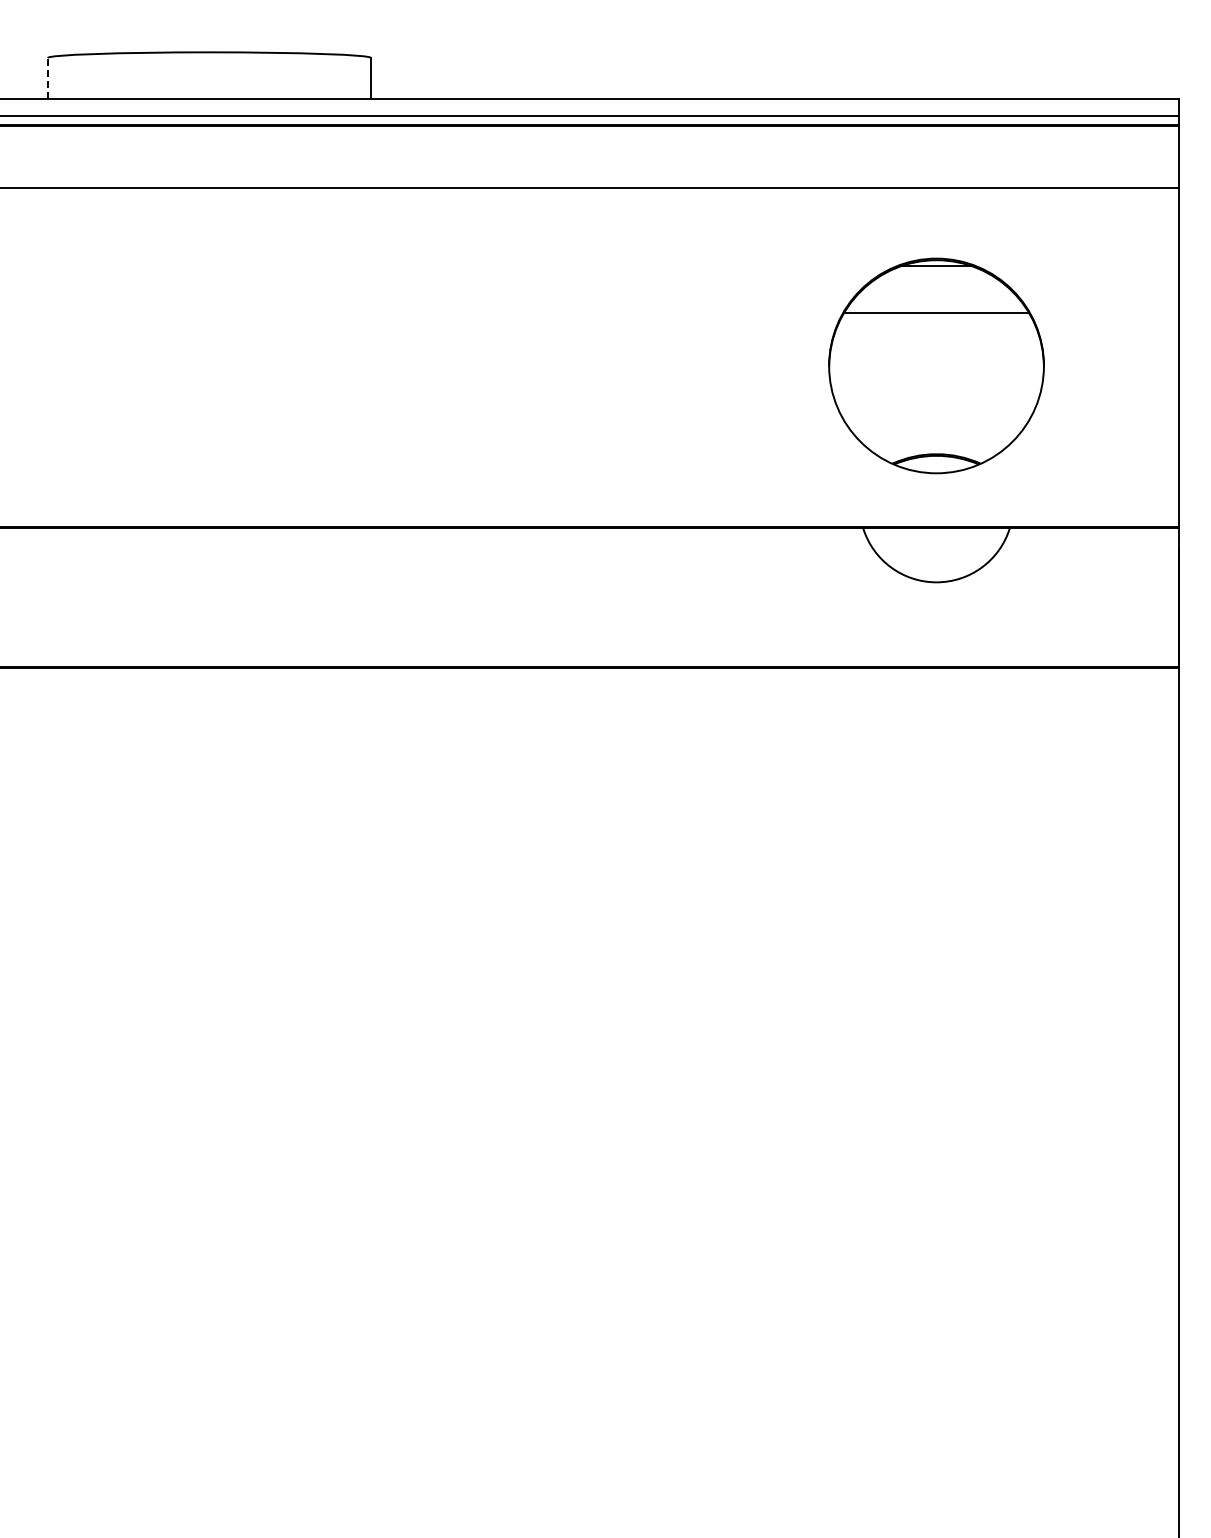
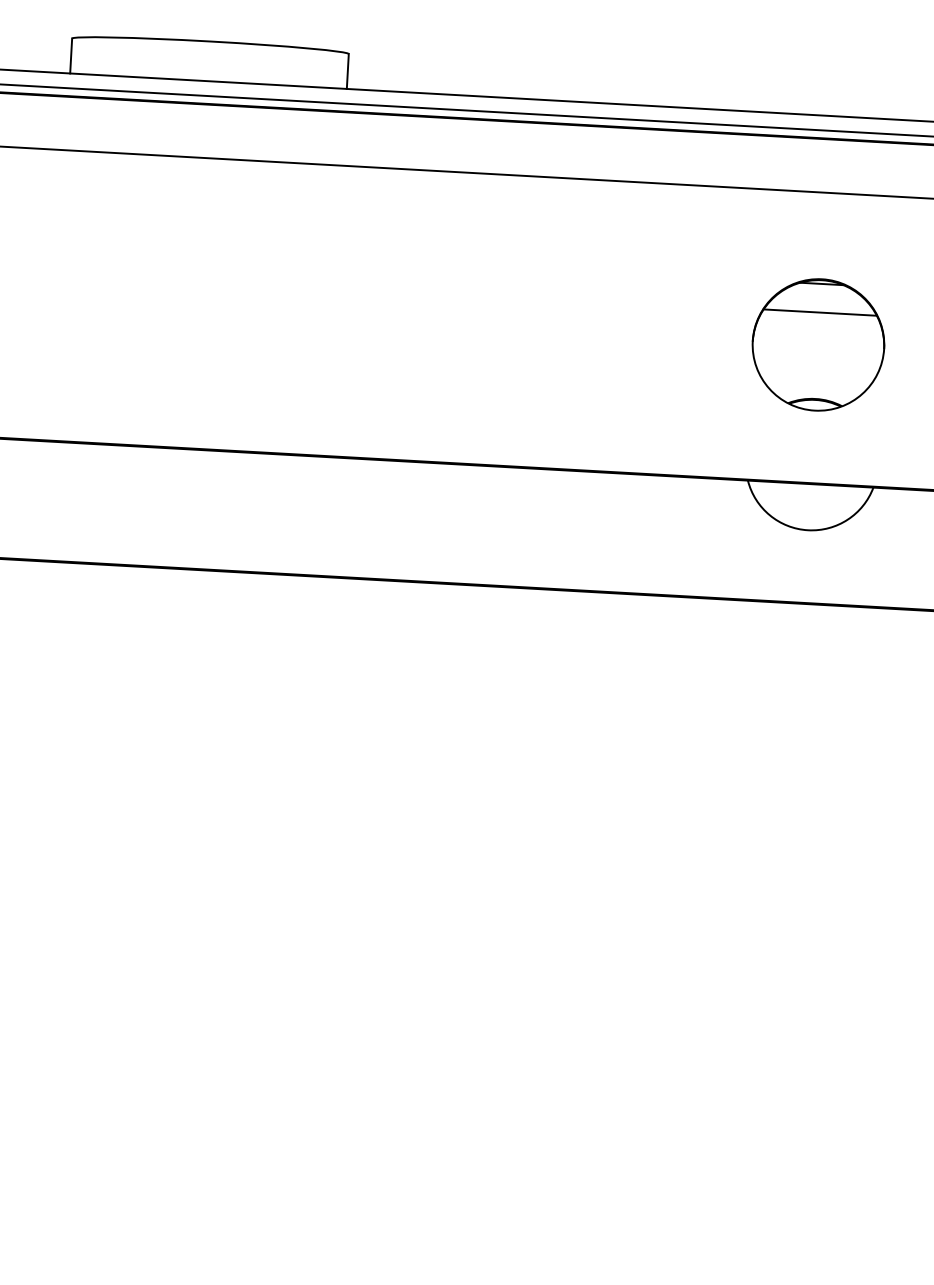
line: (47, 77) -> (70, 55), dashed -> solid
part: (936, 365) -> (818, 344), size x0.71

